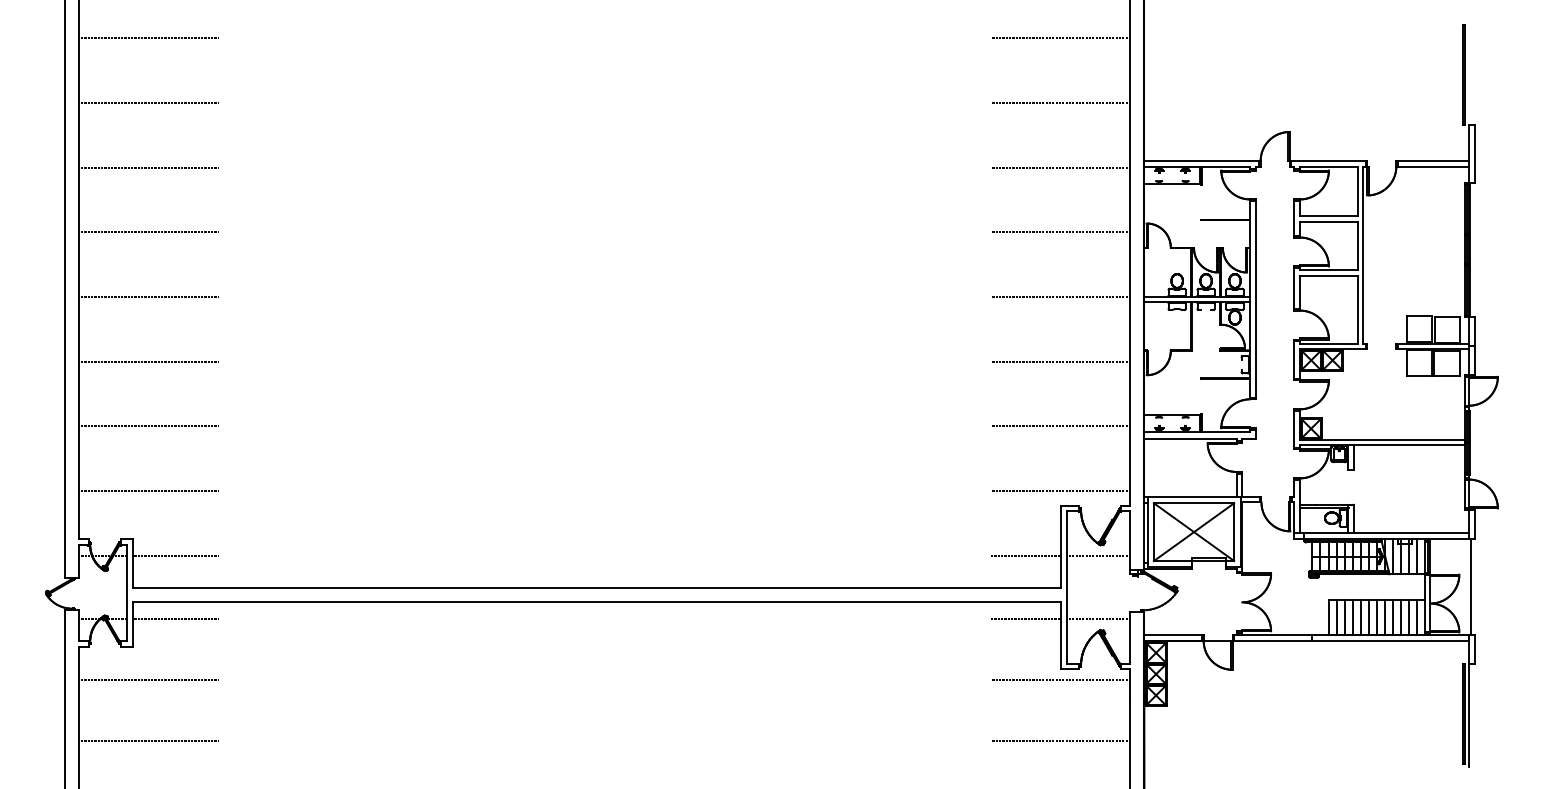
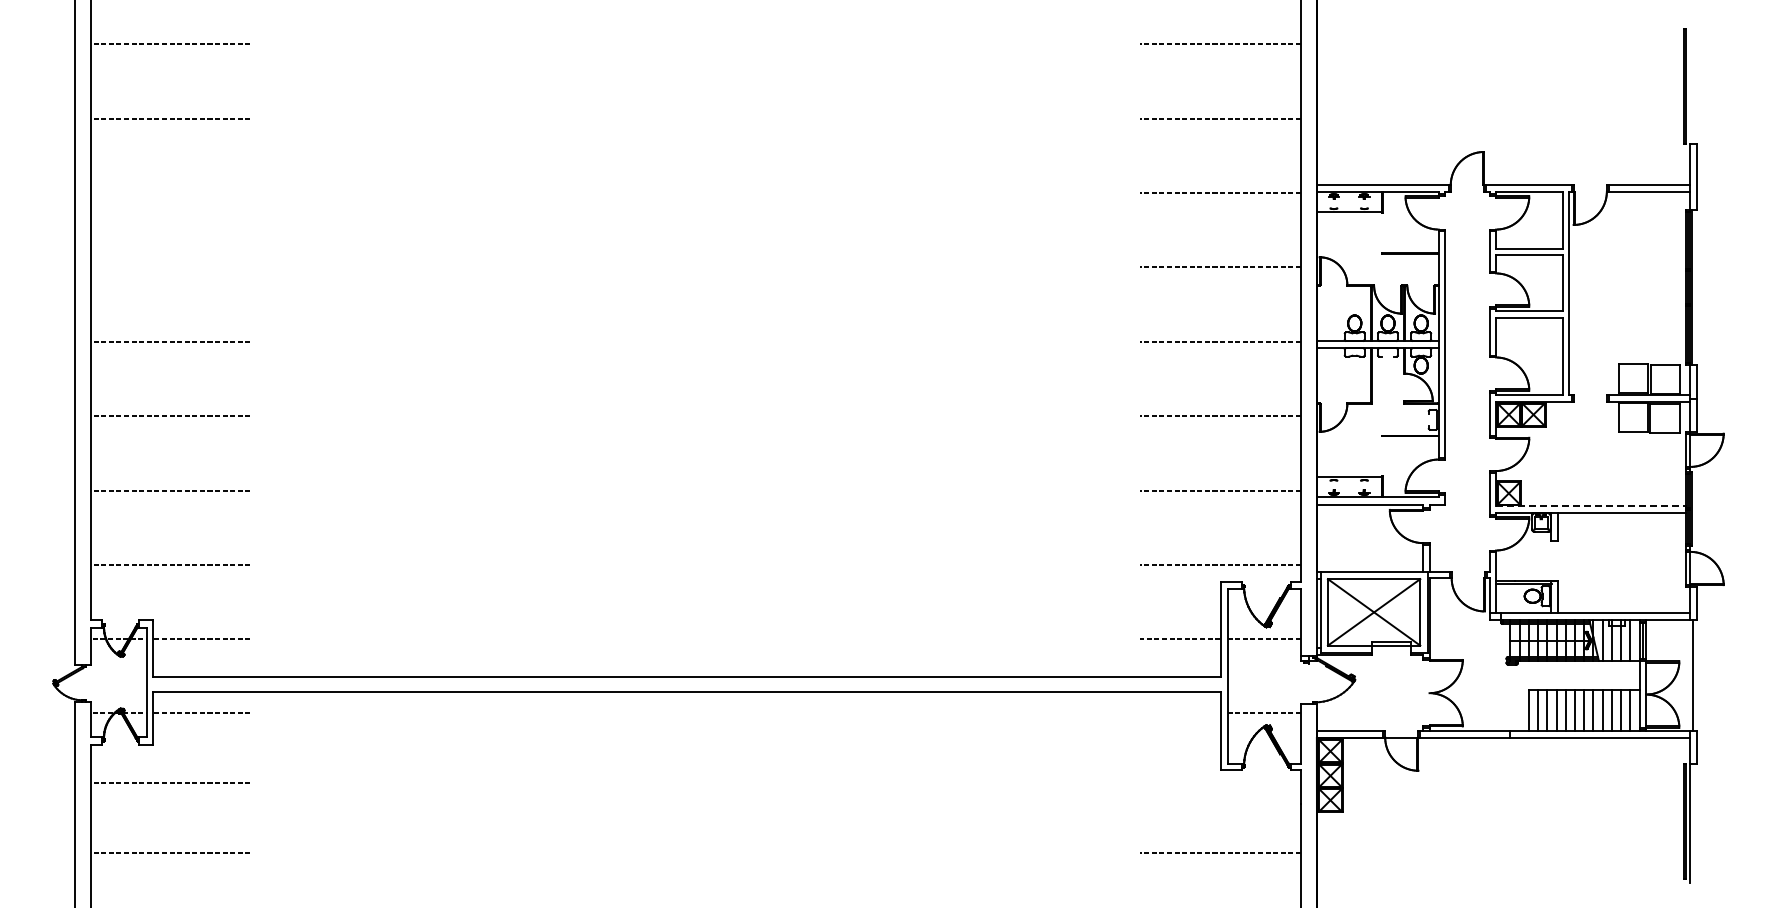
line: (148, 168) -> (171, 193), removed
line: (148, 232) -> (171, 267), removed
line: (1382, 440) -> (1591, 506), solid -> dashed
line: (1025, 619) -> (1180, 712), removed
line: (1060, 679) -> (1220, 782), removed

